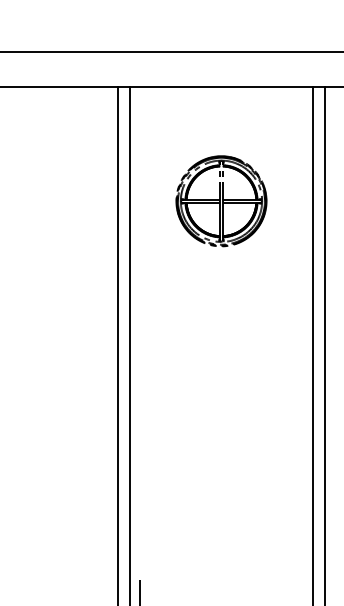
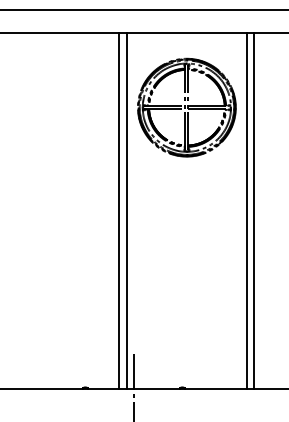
part: (220, 201) -> (186, 107), size x1.67

